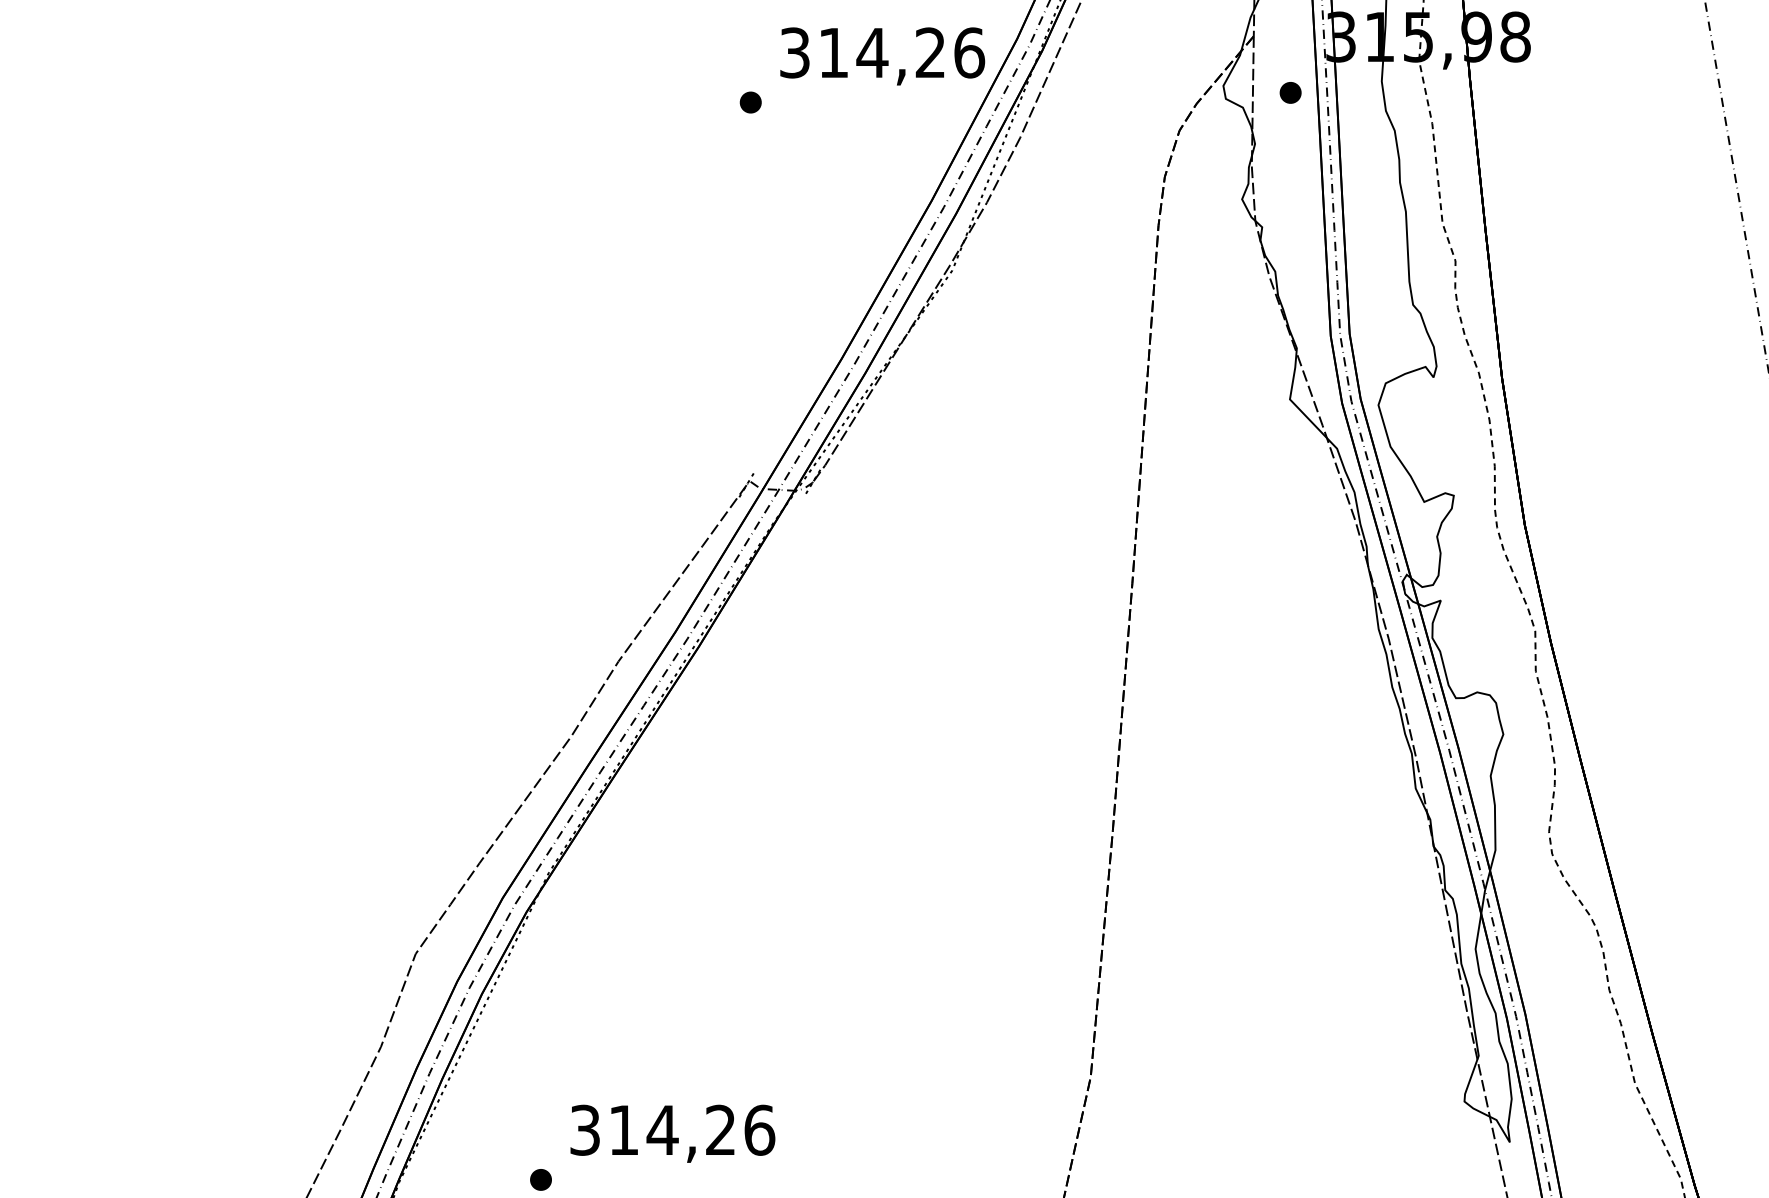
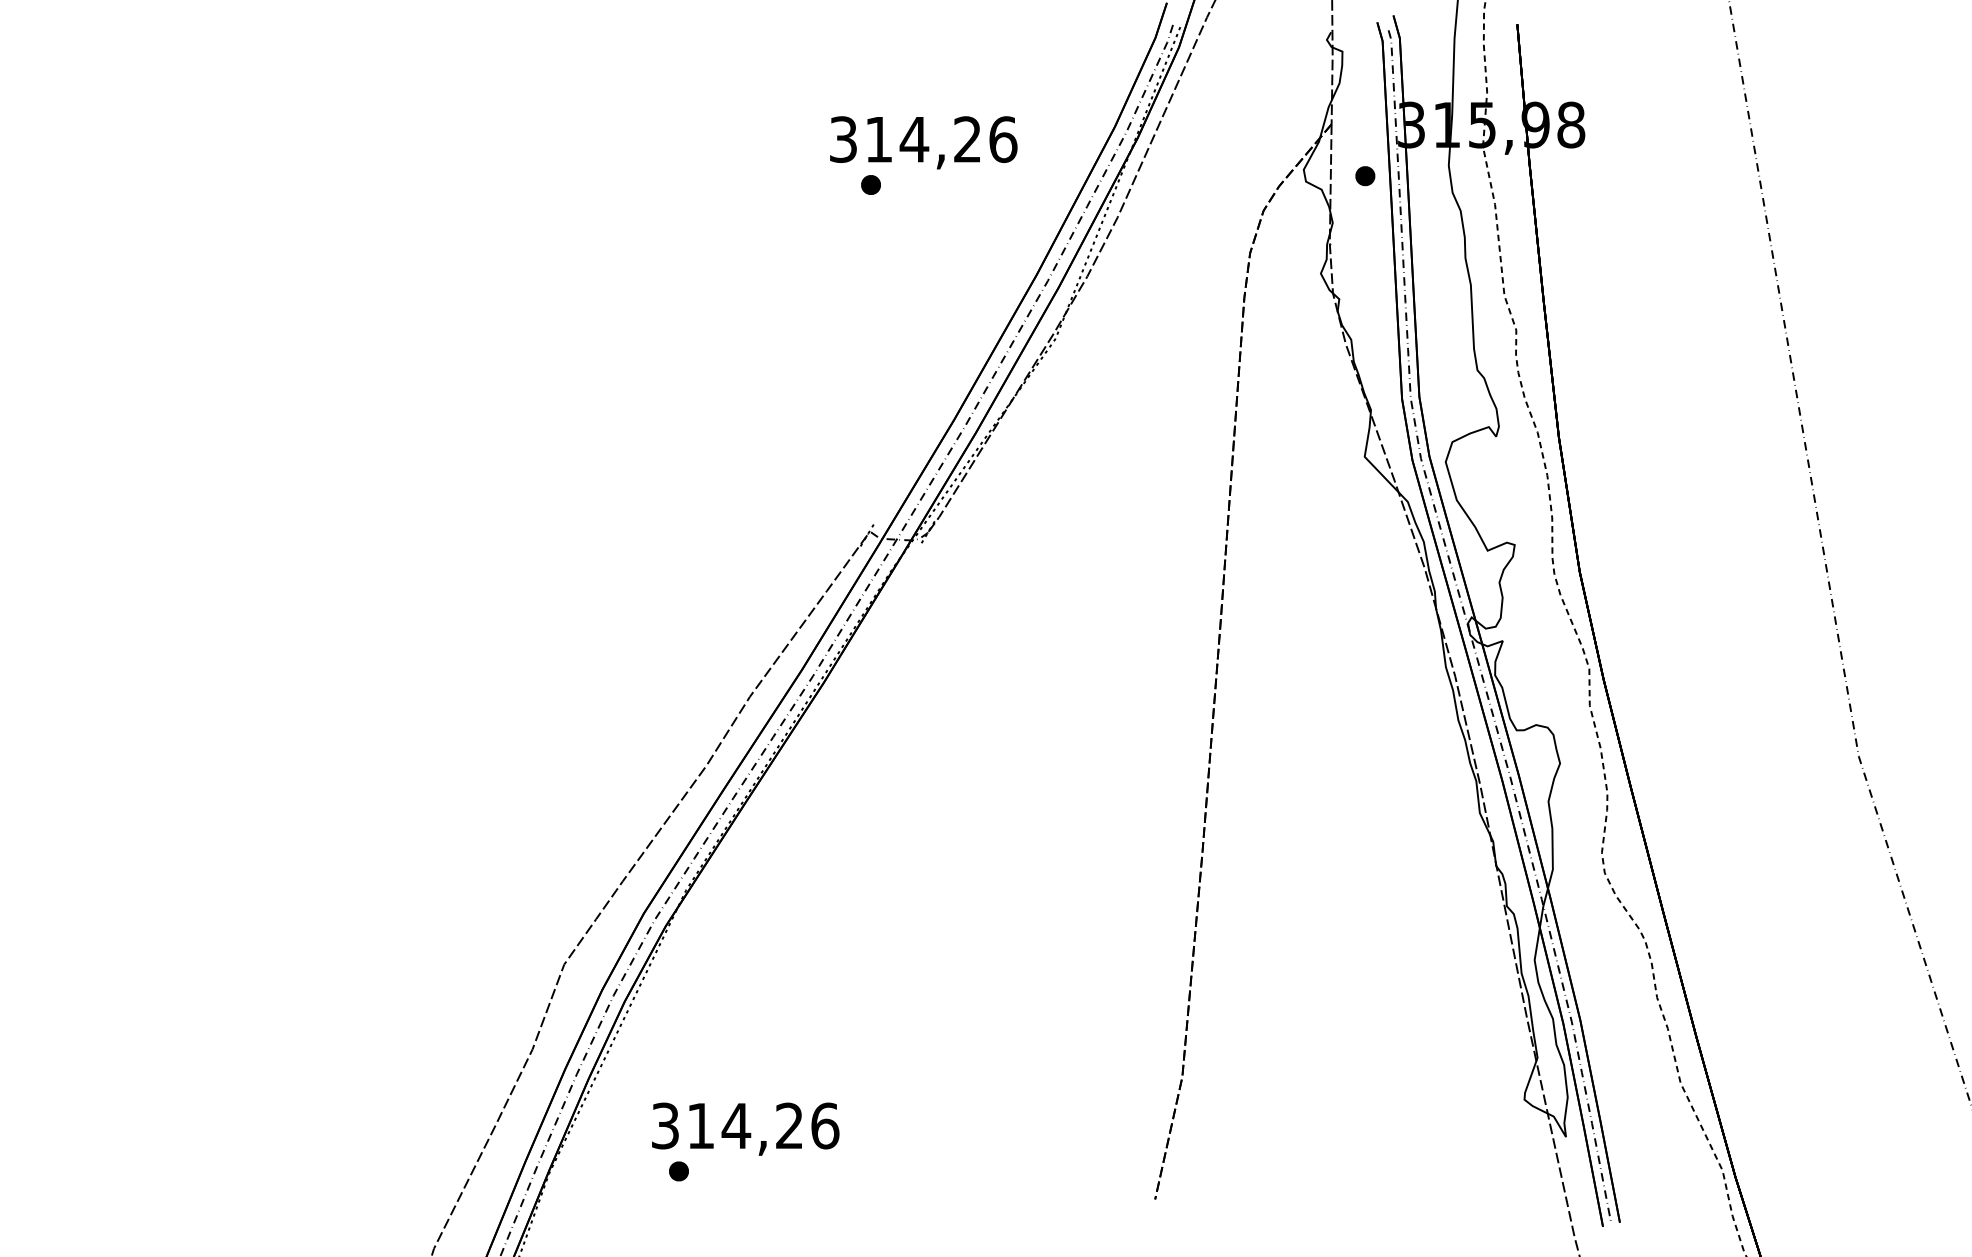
text: (882, 56) -> (923, 142), moved
text: (672, 1133) -> (745, 1128), moved

